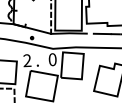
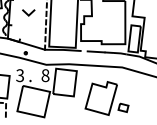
text: (52, 59) -> (45, 75), 0 -> 8
text: (27, 61) -> (20, 76), 2 -> 3

